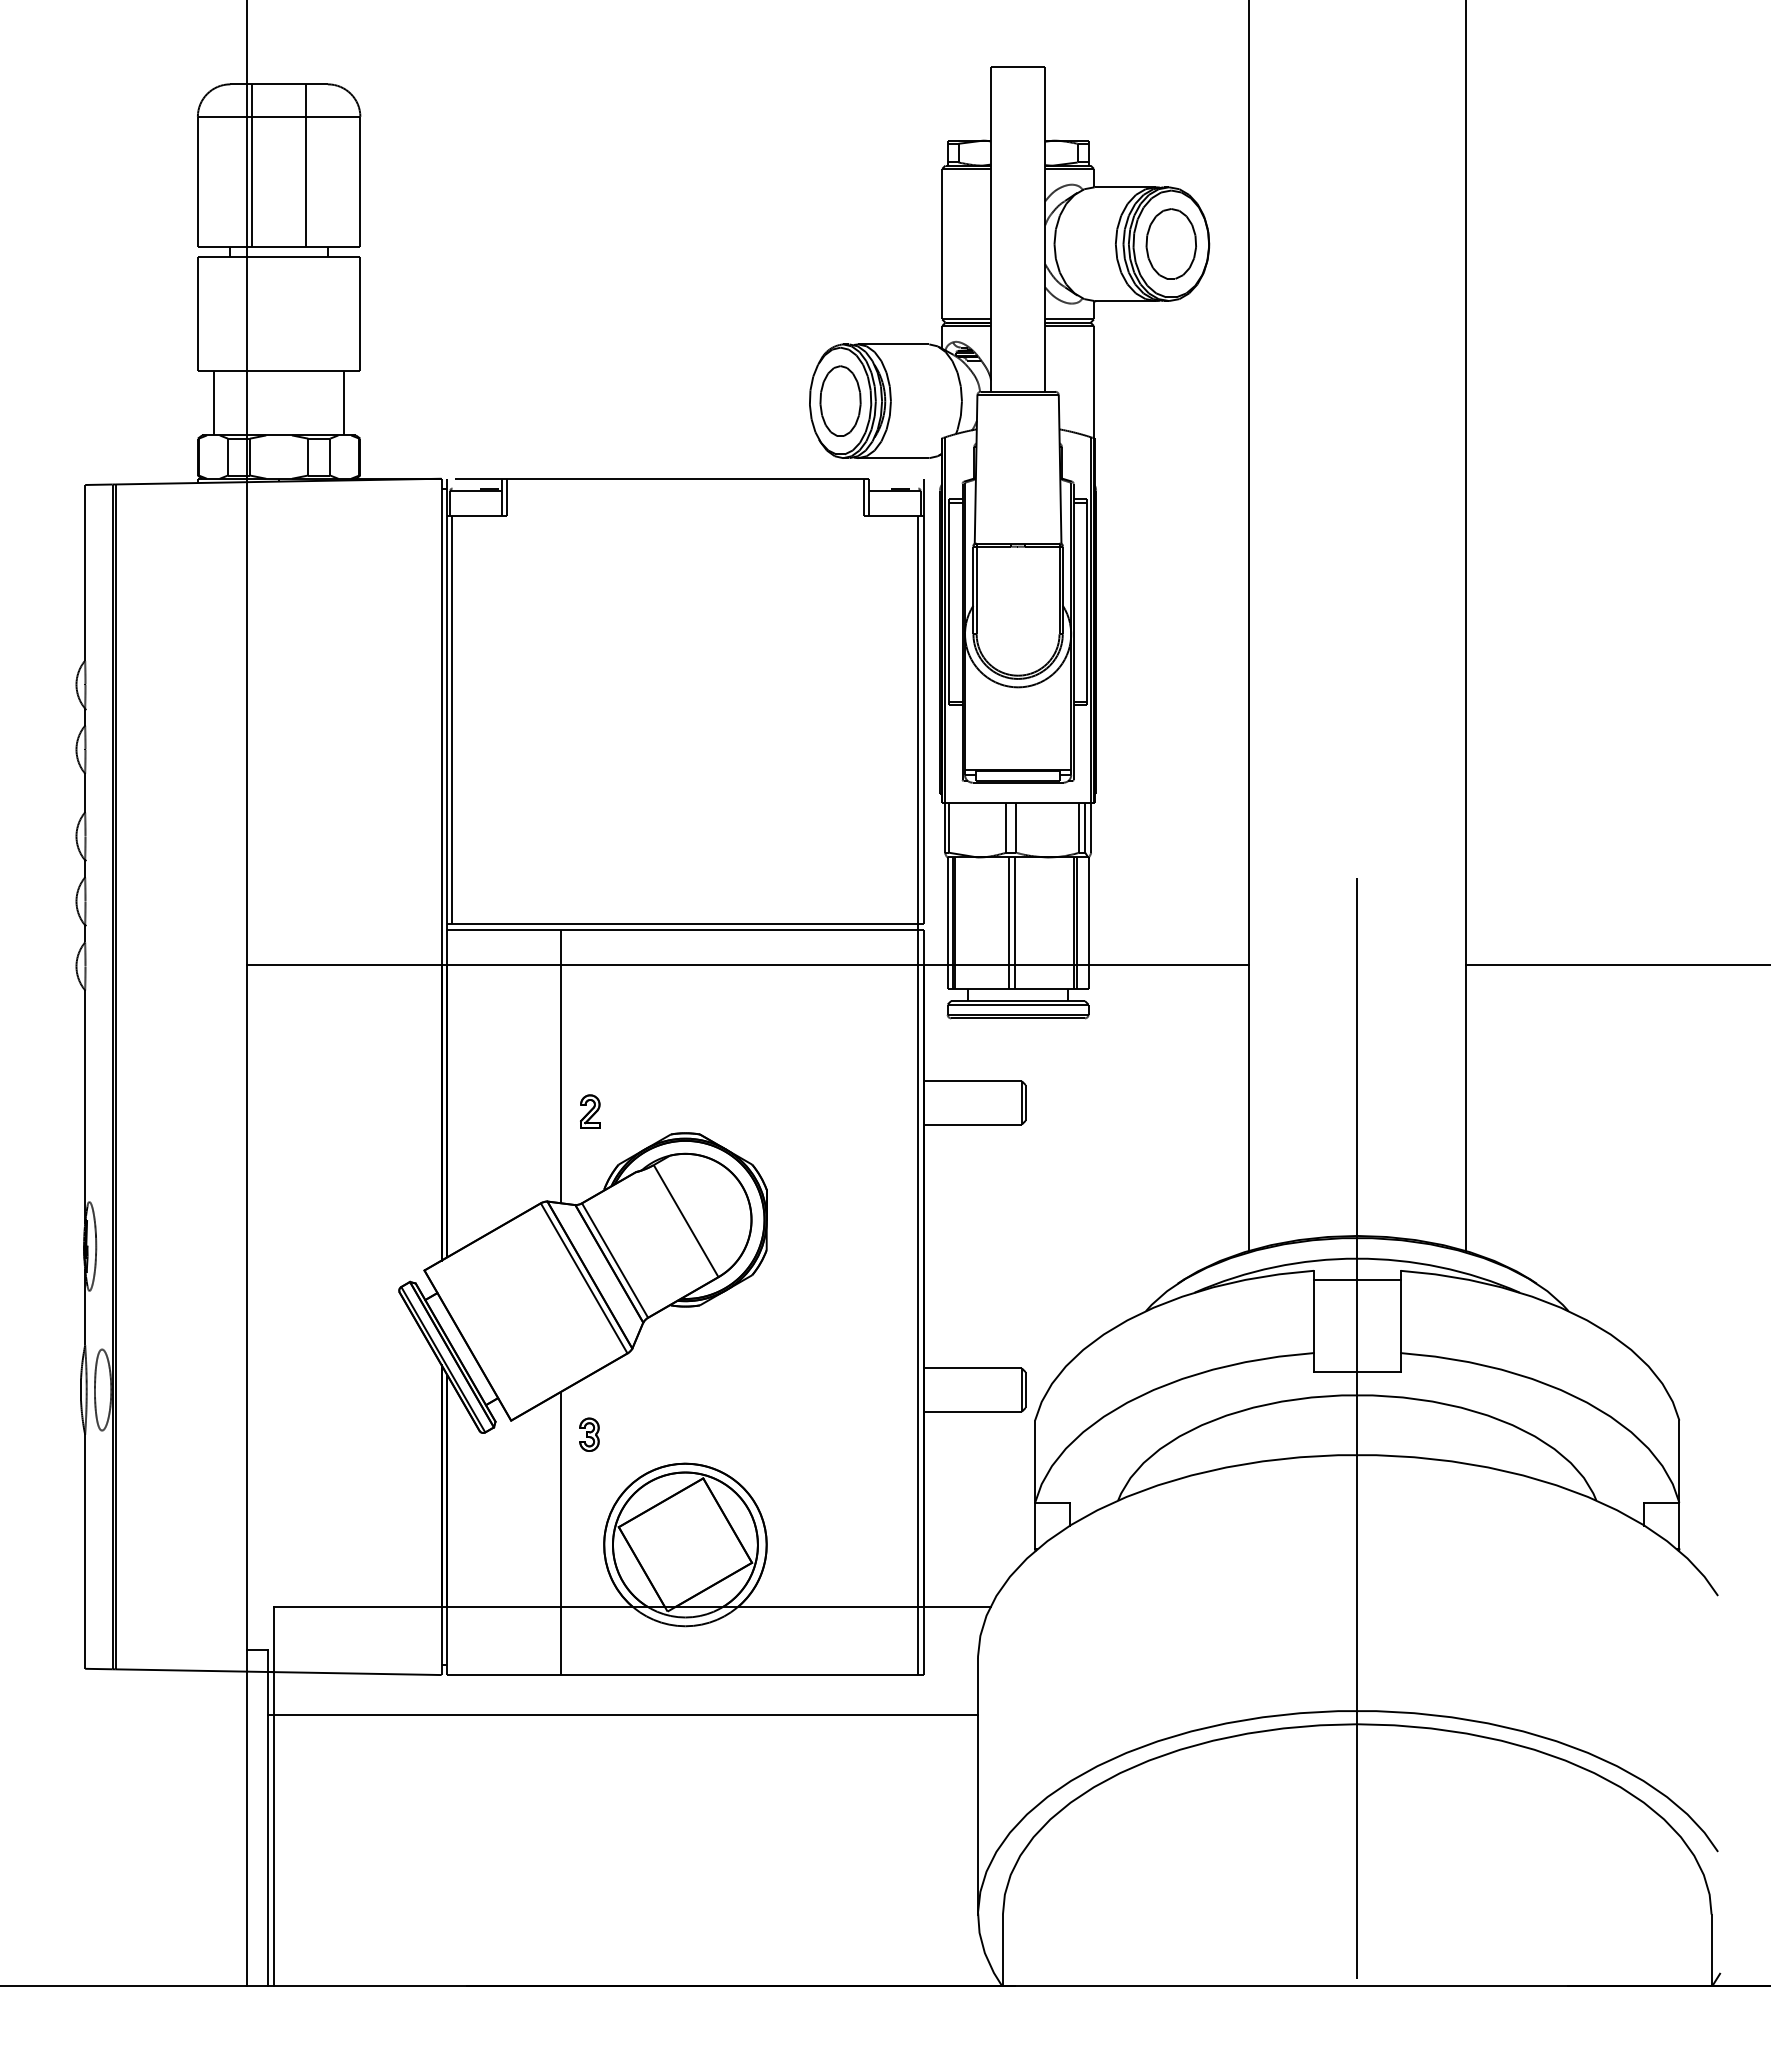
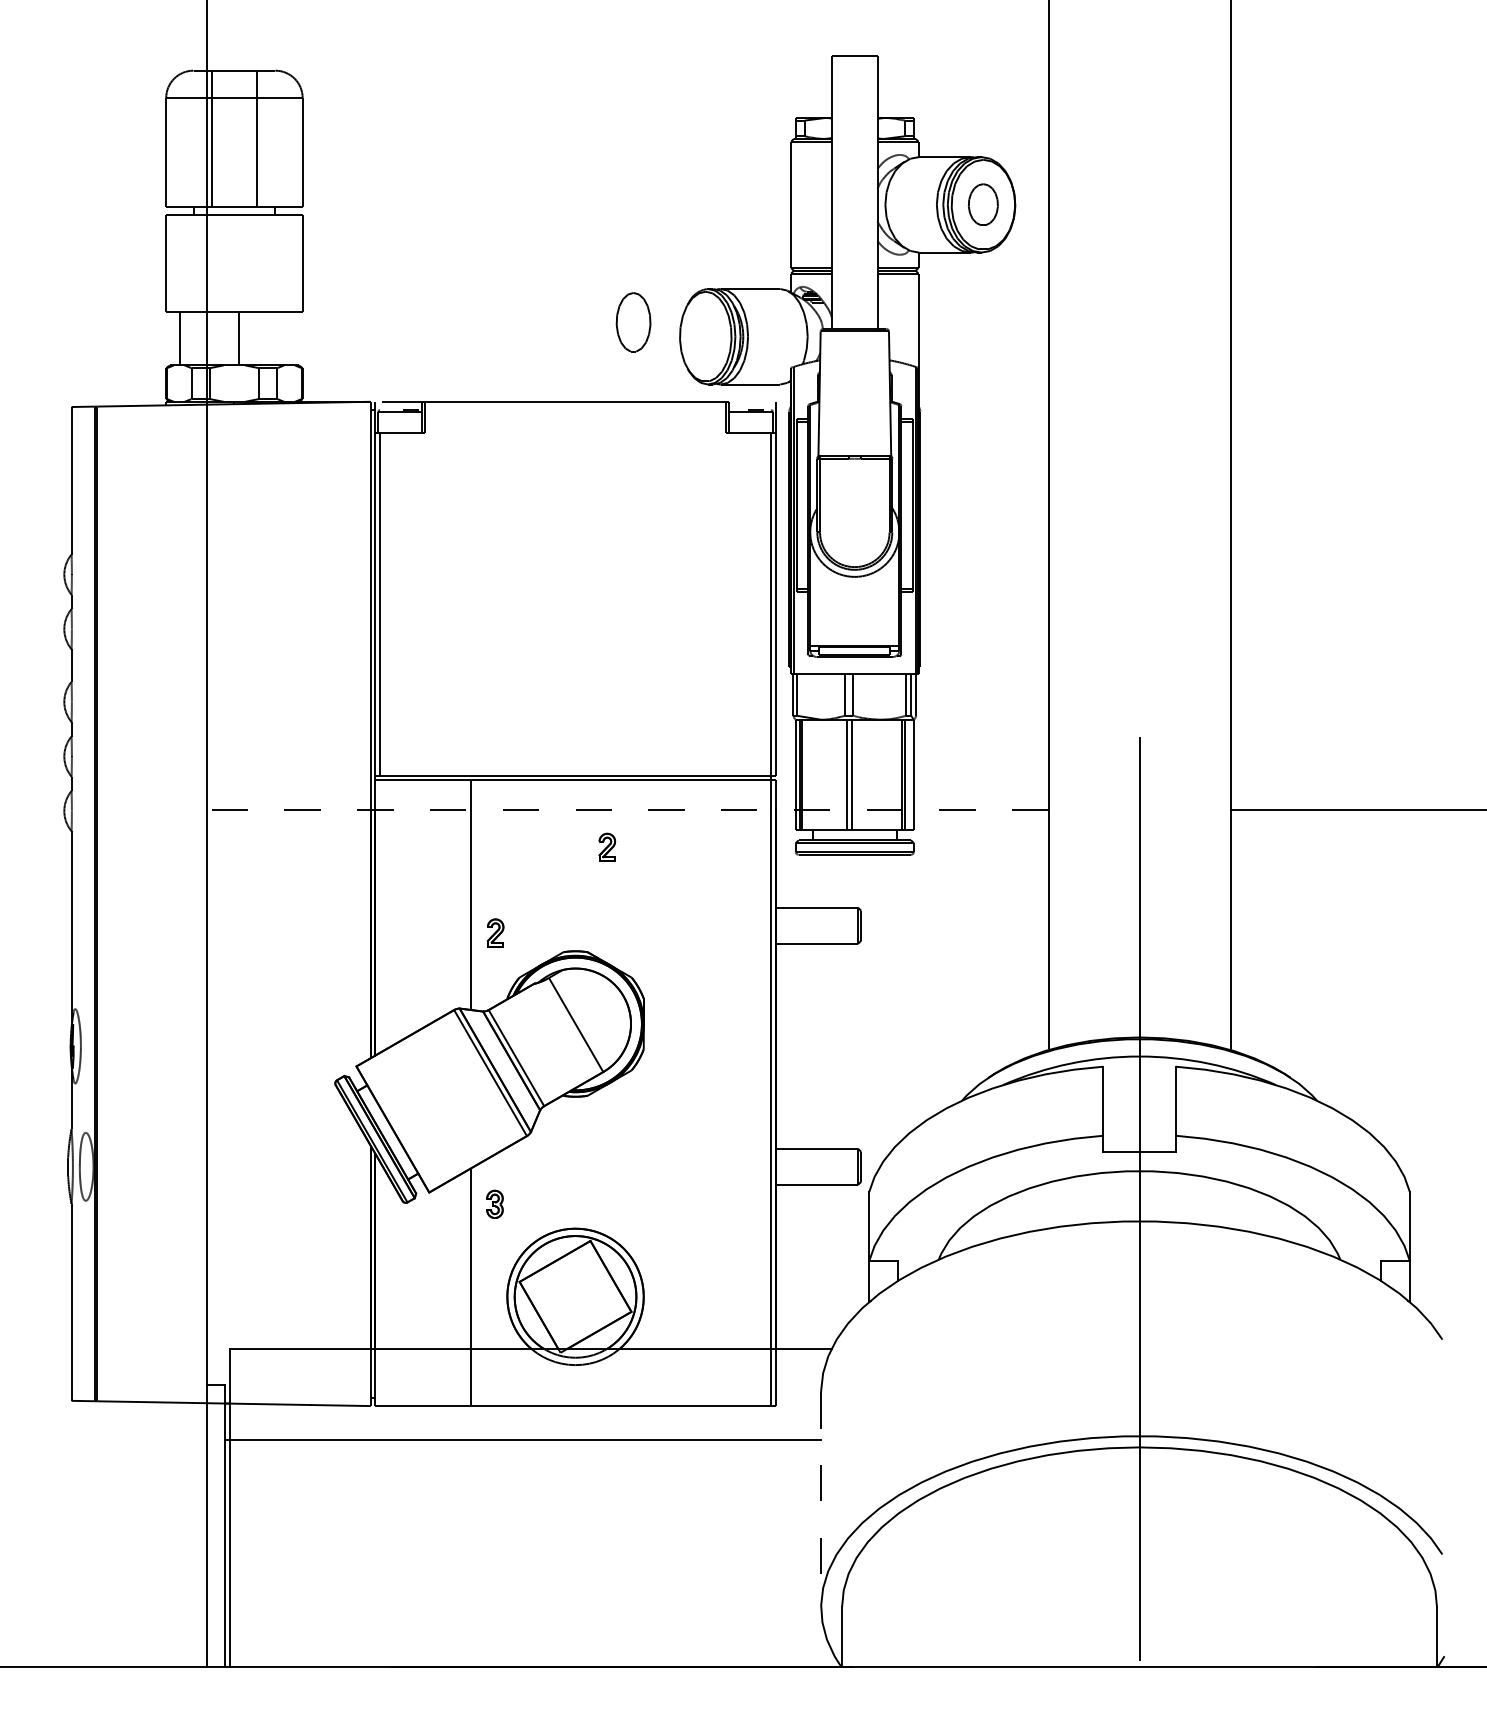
part: (1170, 243) -> (982, 204), size x0.7
part: (840, 400) -> (633, 321), moved
line: (344, 403) -> (238, 338), moved
line: (747, 965) -> (627, 810), solid -> dashed
part: (723, 1009) -> (607, 847), added
line: (1356, 1280) -> (1138, 1074), removed
line: (978, 1786) -> (821, 1499), solid -> dashed

